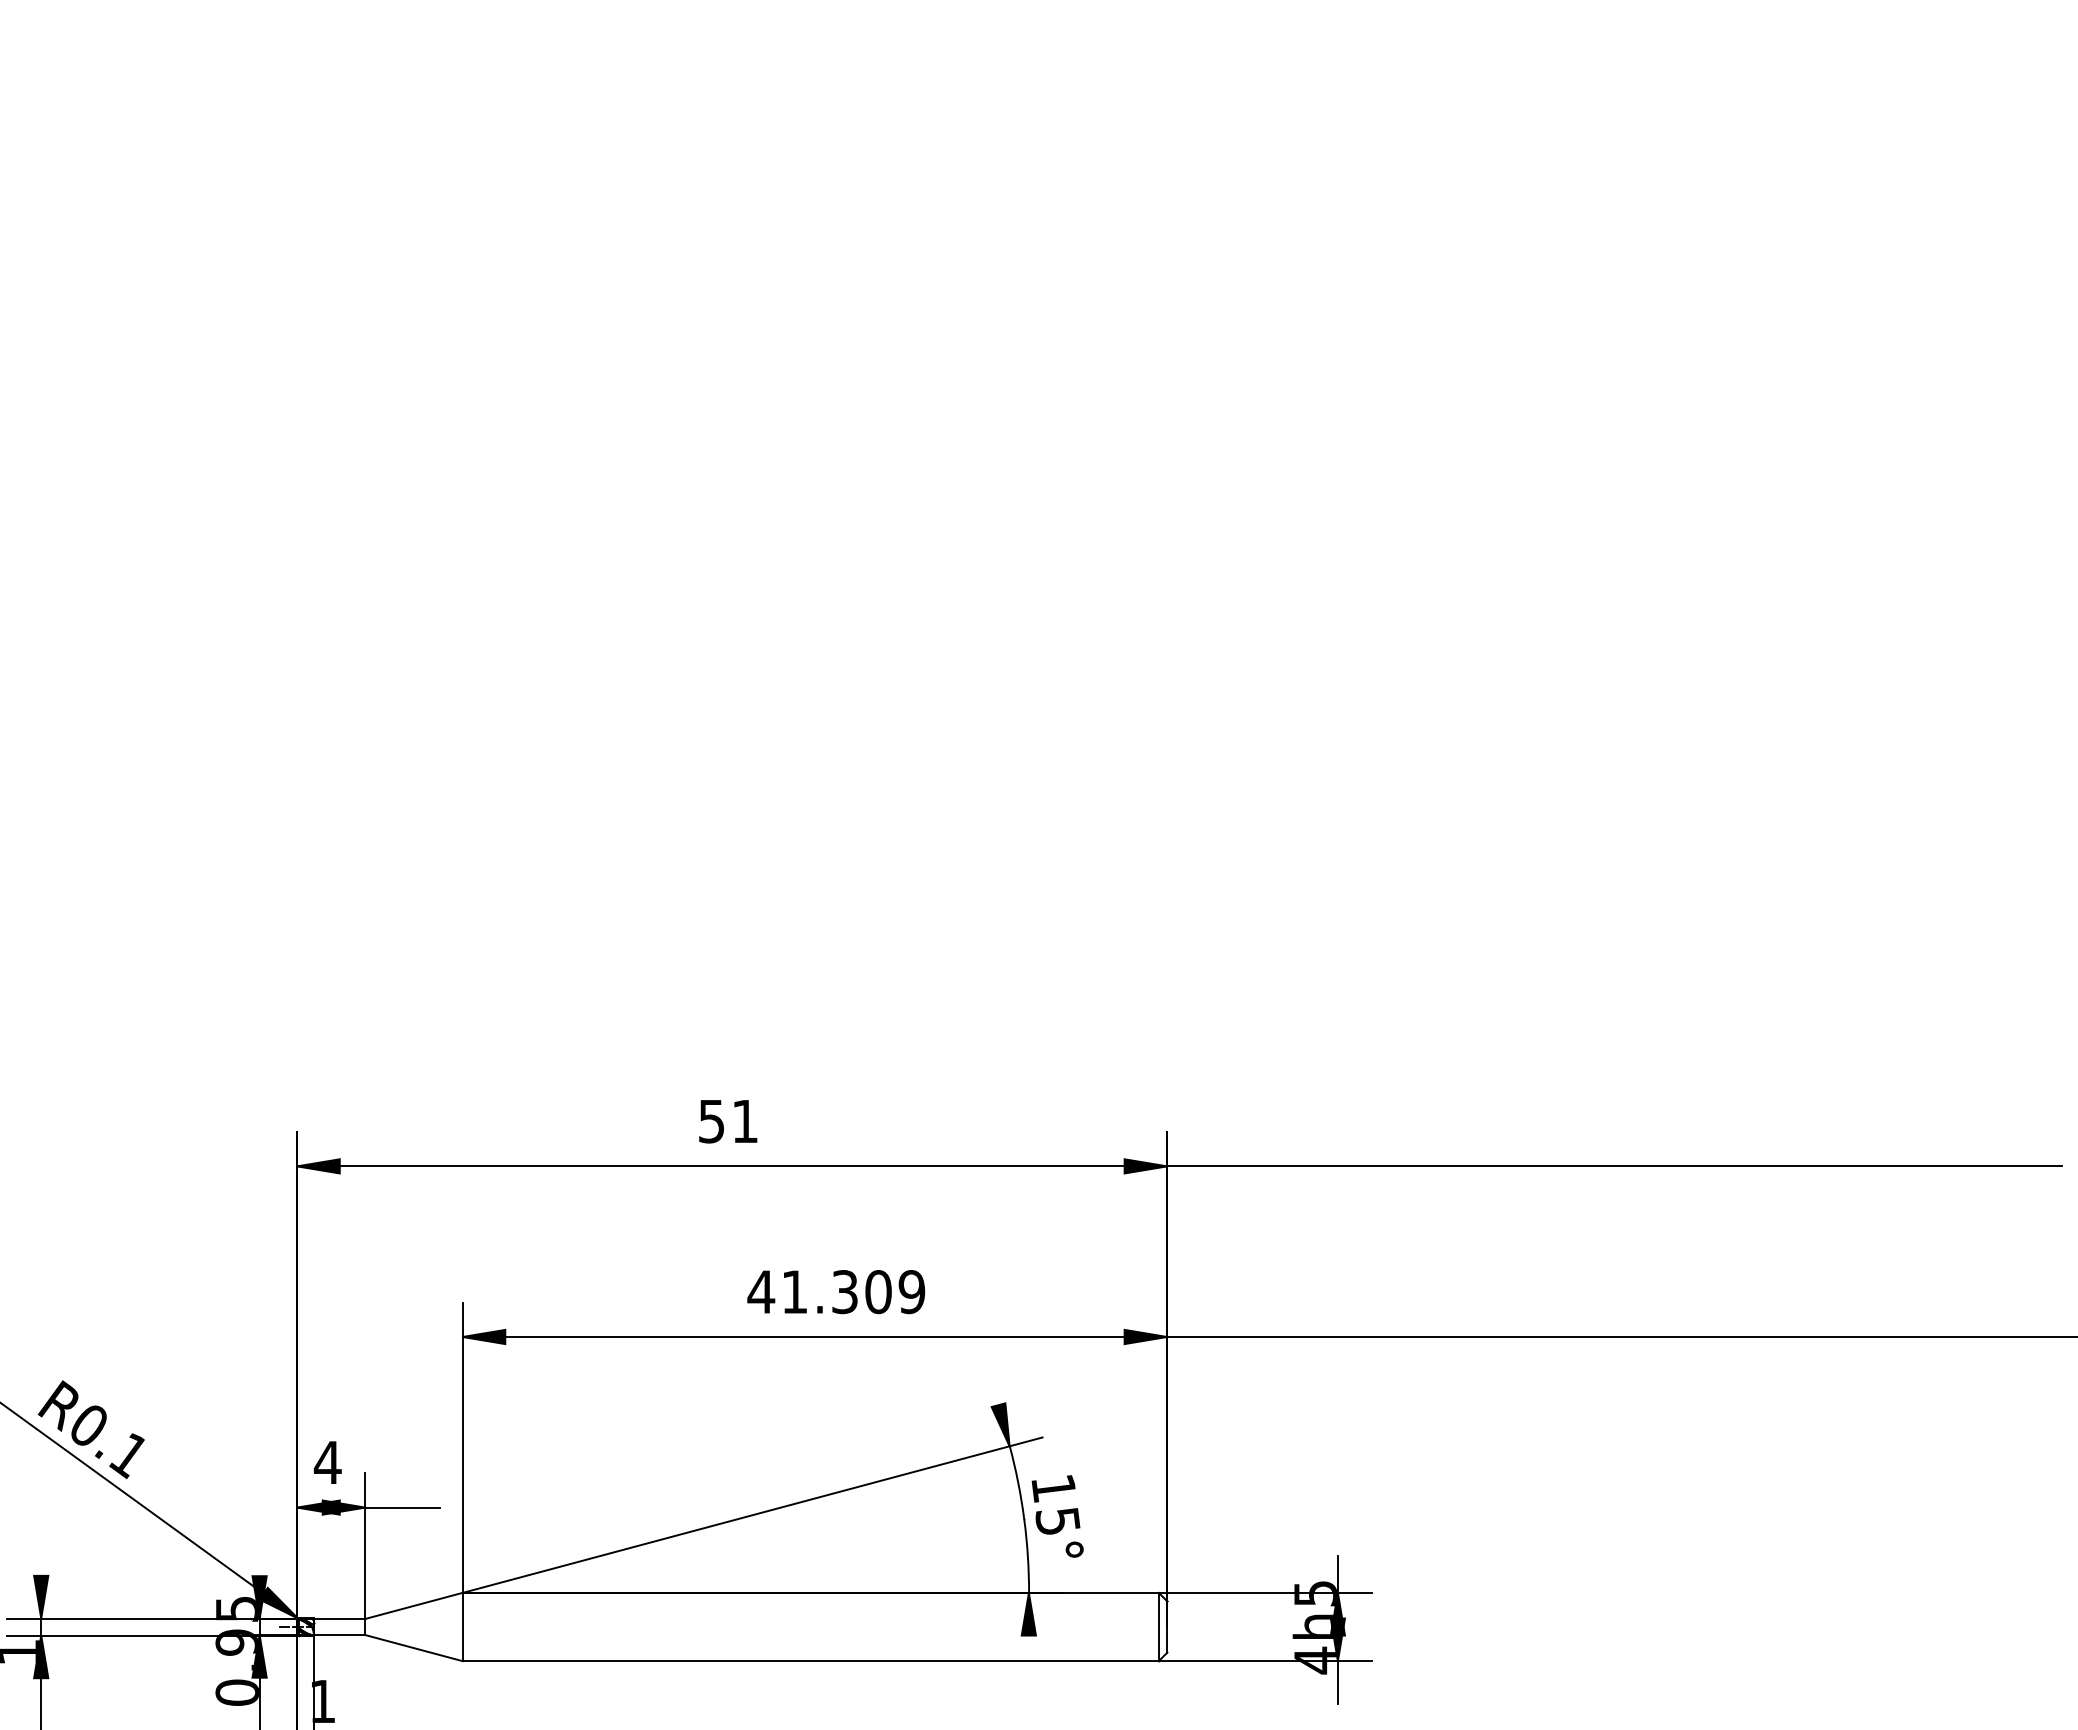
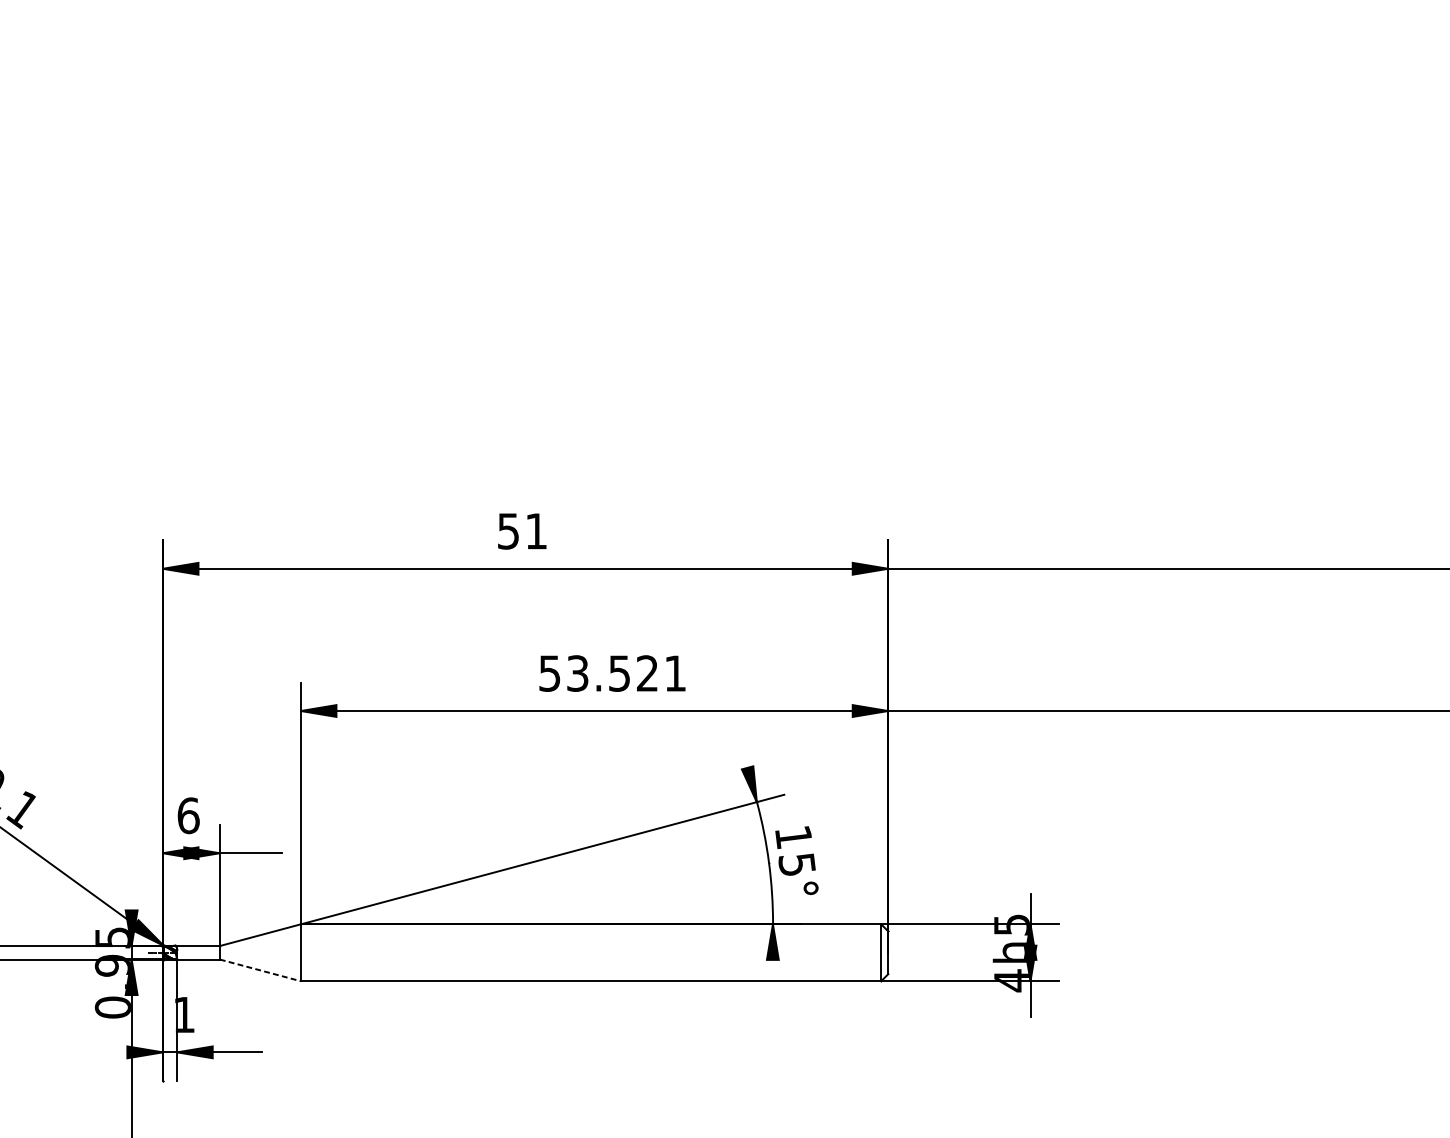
text: (836, 1292) -> (612, 673), 41.309 -> 53.521
text: (327, 1462) -> (188, 815), 4 -> 6
line: (414, 1648) -> (260, 970), solid -> dashed

